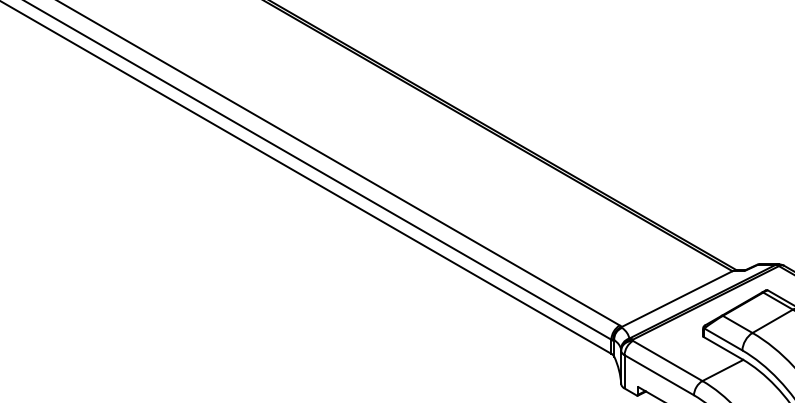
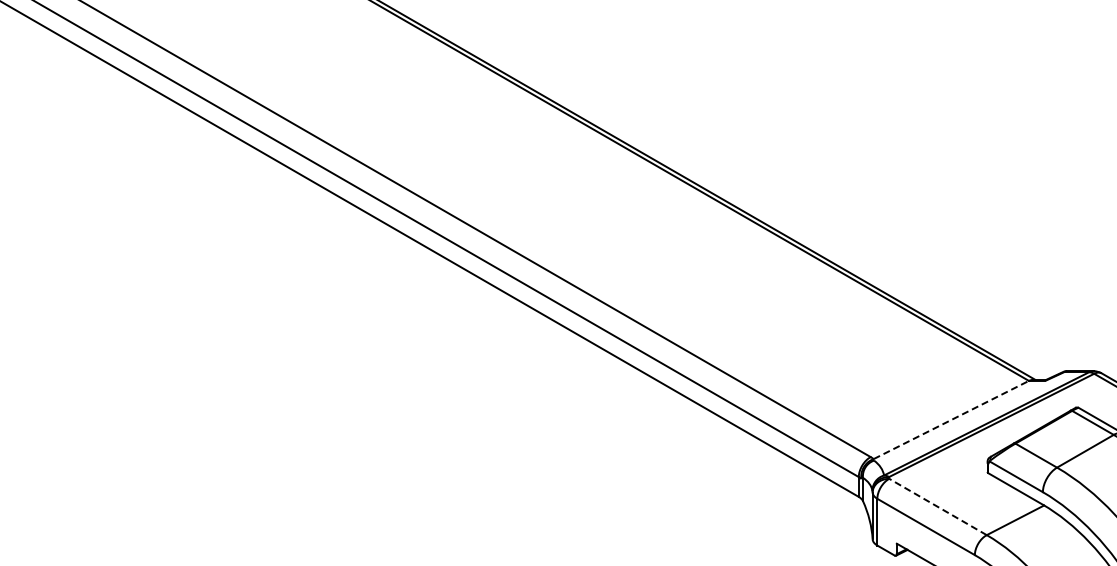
line: (677, 298) -> (951, 419), solid -> dashed
line: (667, 360) -> (937, 506), solid -> dashed

